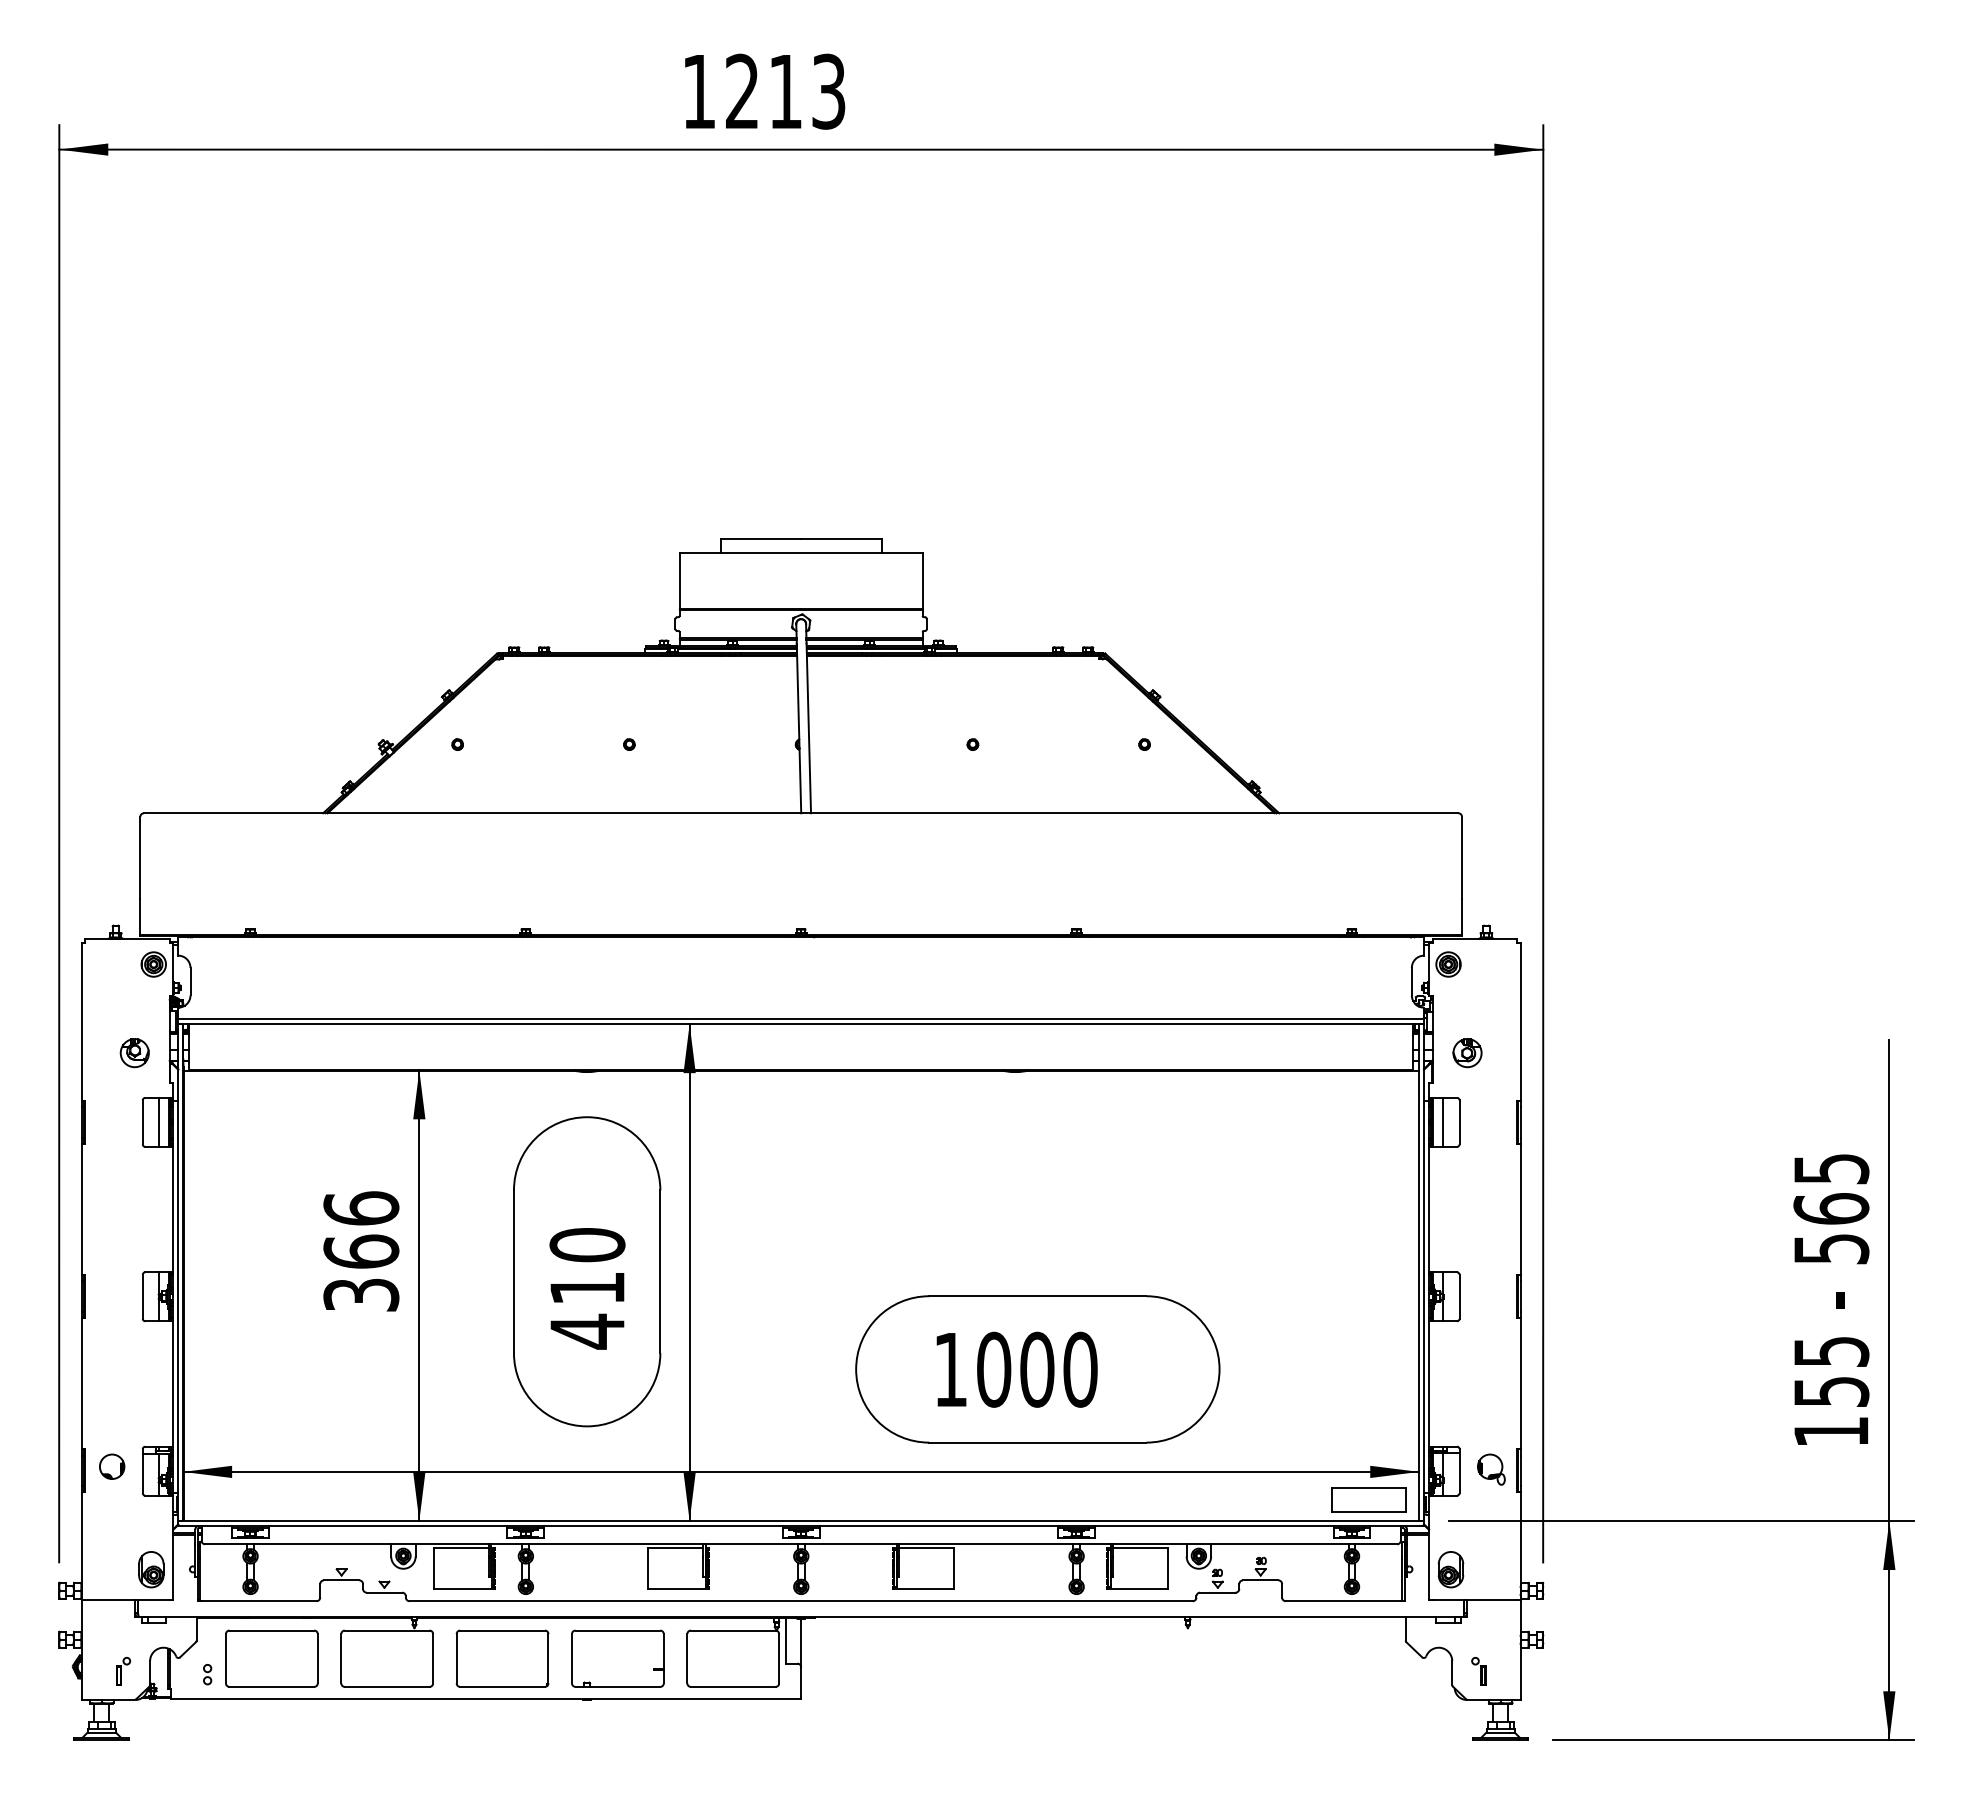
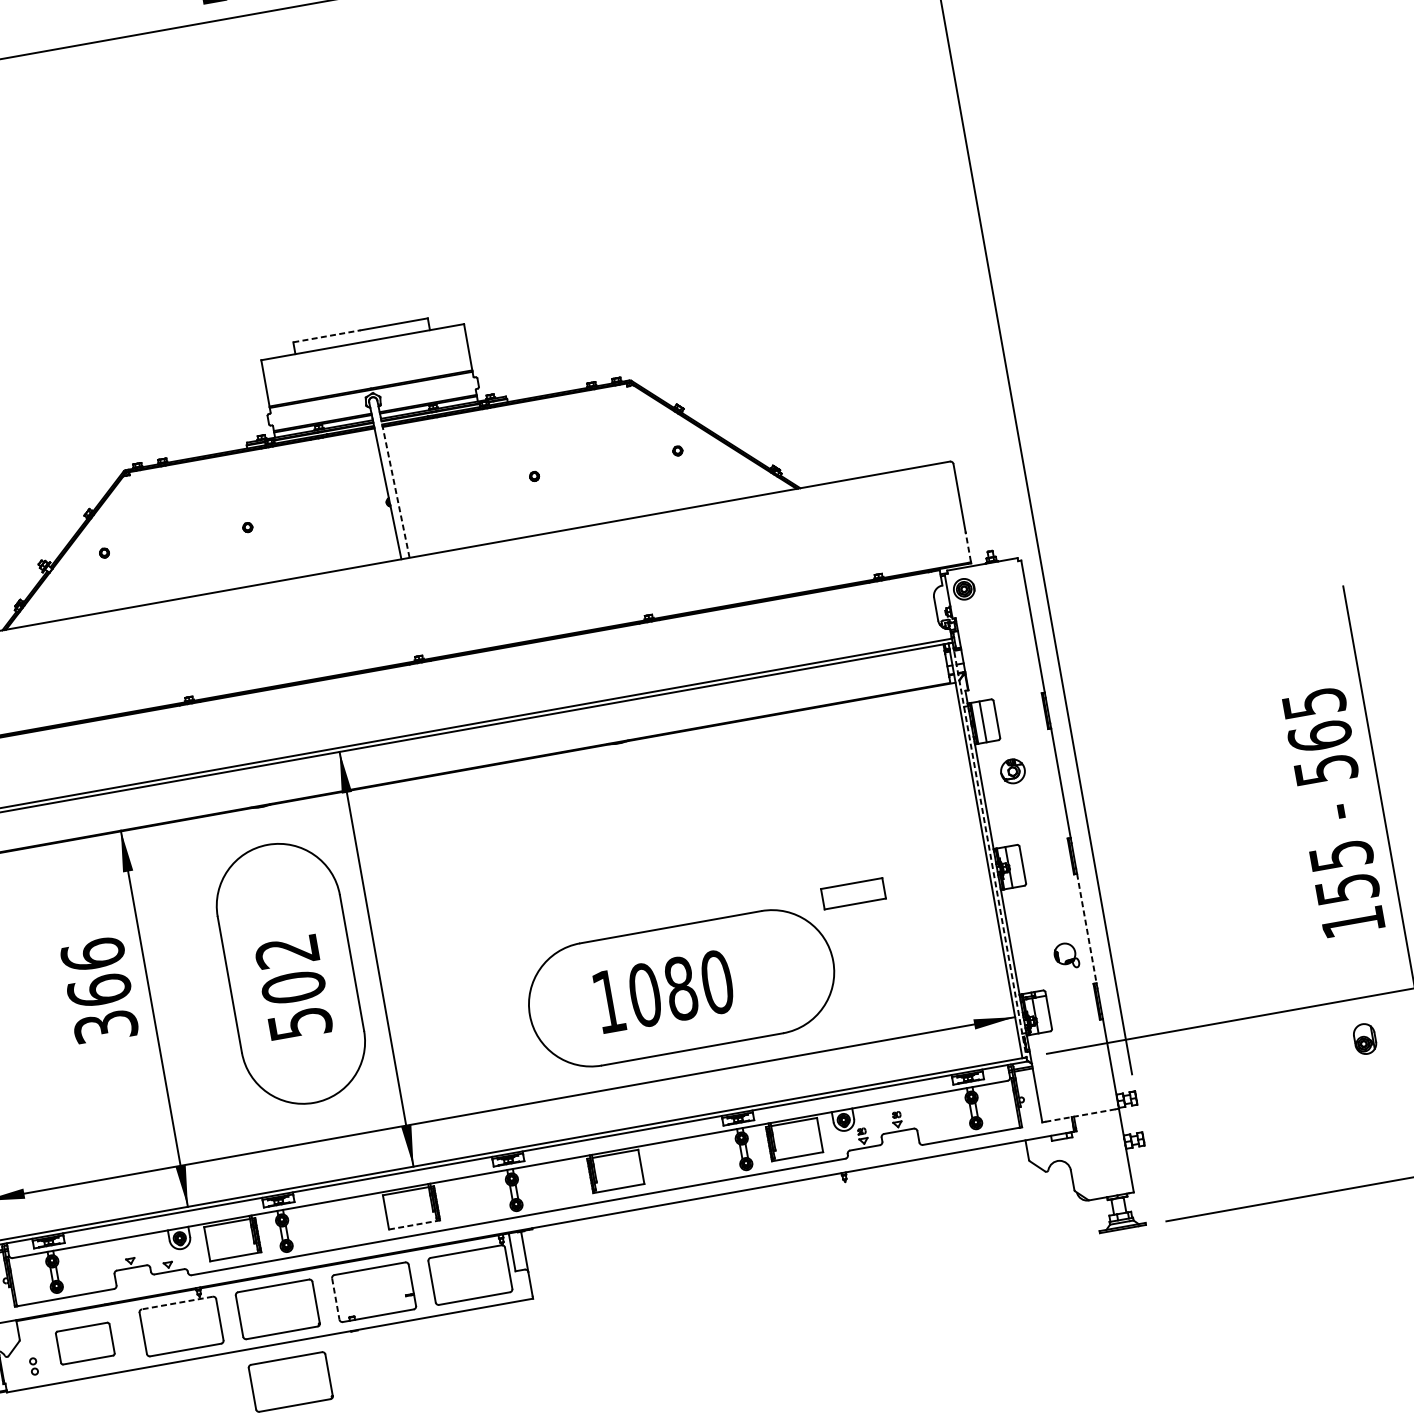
line: (761, 538) -> (327, 335), solid -> dashed
line: (808, 728) -> (394, 487), solid -> dashed
line: (1462, 916) -> (968, 547), solid -> dashed
part: (1467, 1053) -> (1013, 771), moved
line: (1424, 1273) -> (990, 850), solid -> dashed
text: (587, 1288) -> (293, 987), 410 -> 502
text: (1037, 1369) -> (681, 988), 1000 -> 1080
line: (1520, 1383) -> (1086, 928), solid -> dashed
part: (1491, 1469) -> (1066, 956), moved
part: (1368, 1499) -> (852, 893), moved
part: (1450, 1569) -> (1364, 1038), moved
line: (678, 1588) -> (414, 1224), solid -> dashed
line: (1475, 1599) -> (1081, 1115), solid -> dashed
line: (386, 1630) -> (176, 1303), solid -> dashed
part: (271, 1658) -> (84, 1343), size x0.7
line: (572, 1658) -> (336, 1298), solid -> dashed
part: (1478, 1670) -> (1094, 1174), removed
part: (502, 1745) -> (290, 1381), added

